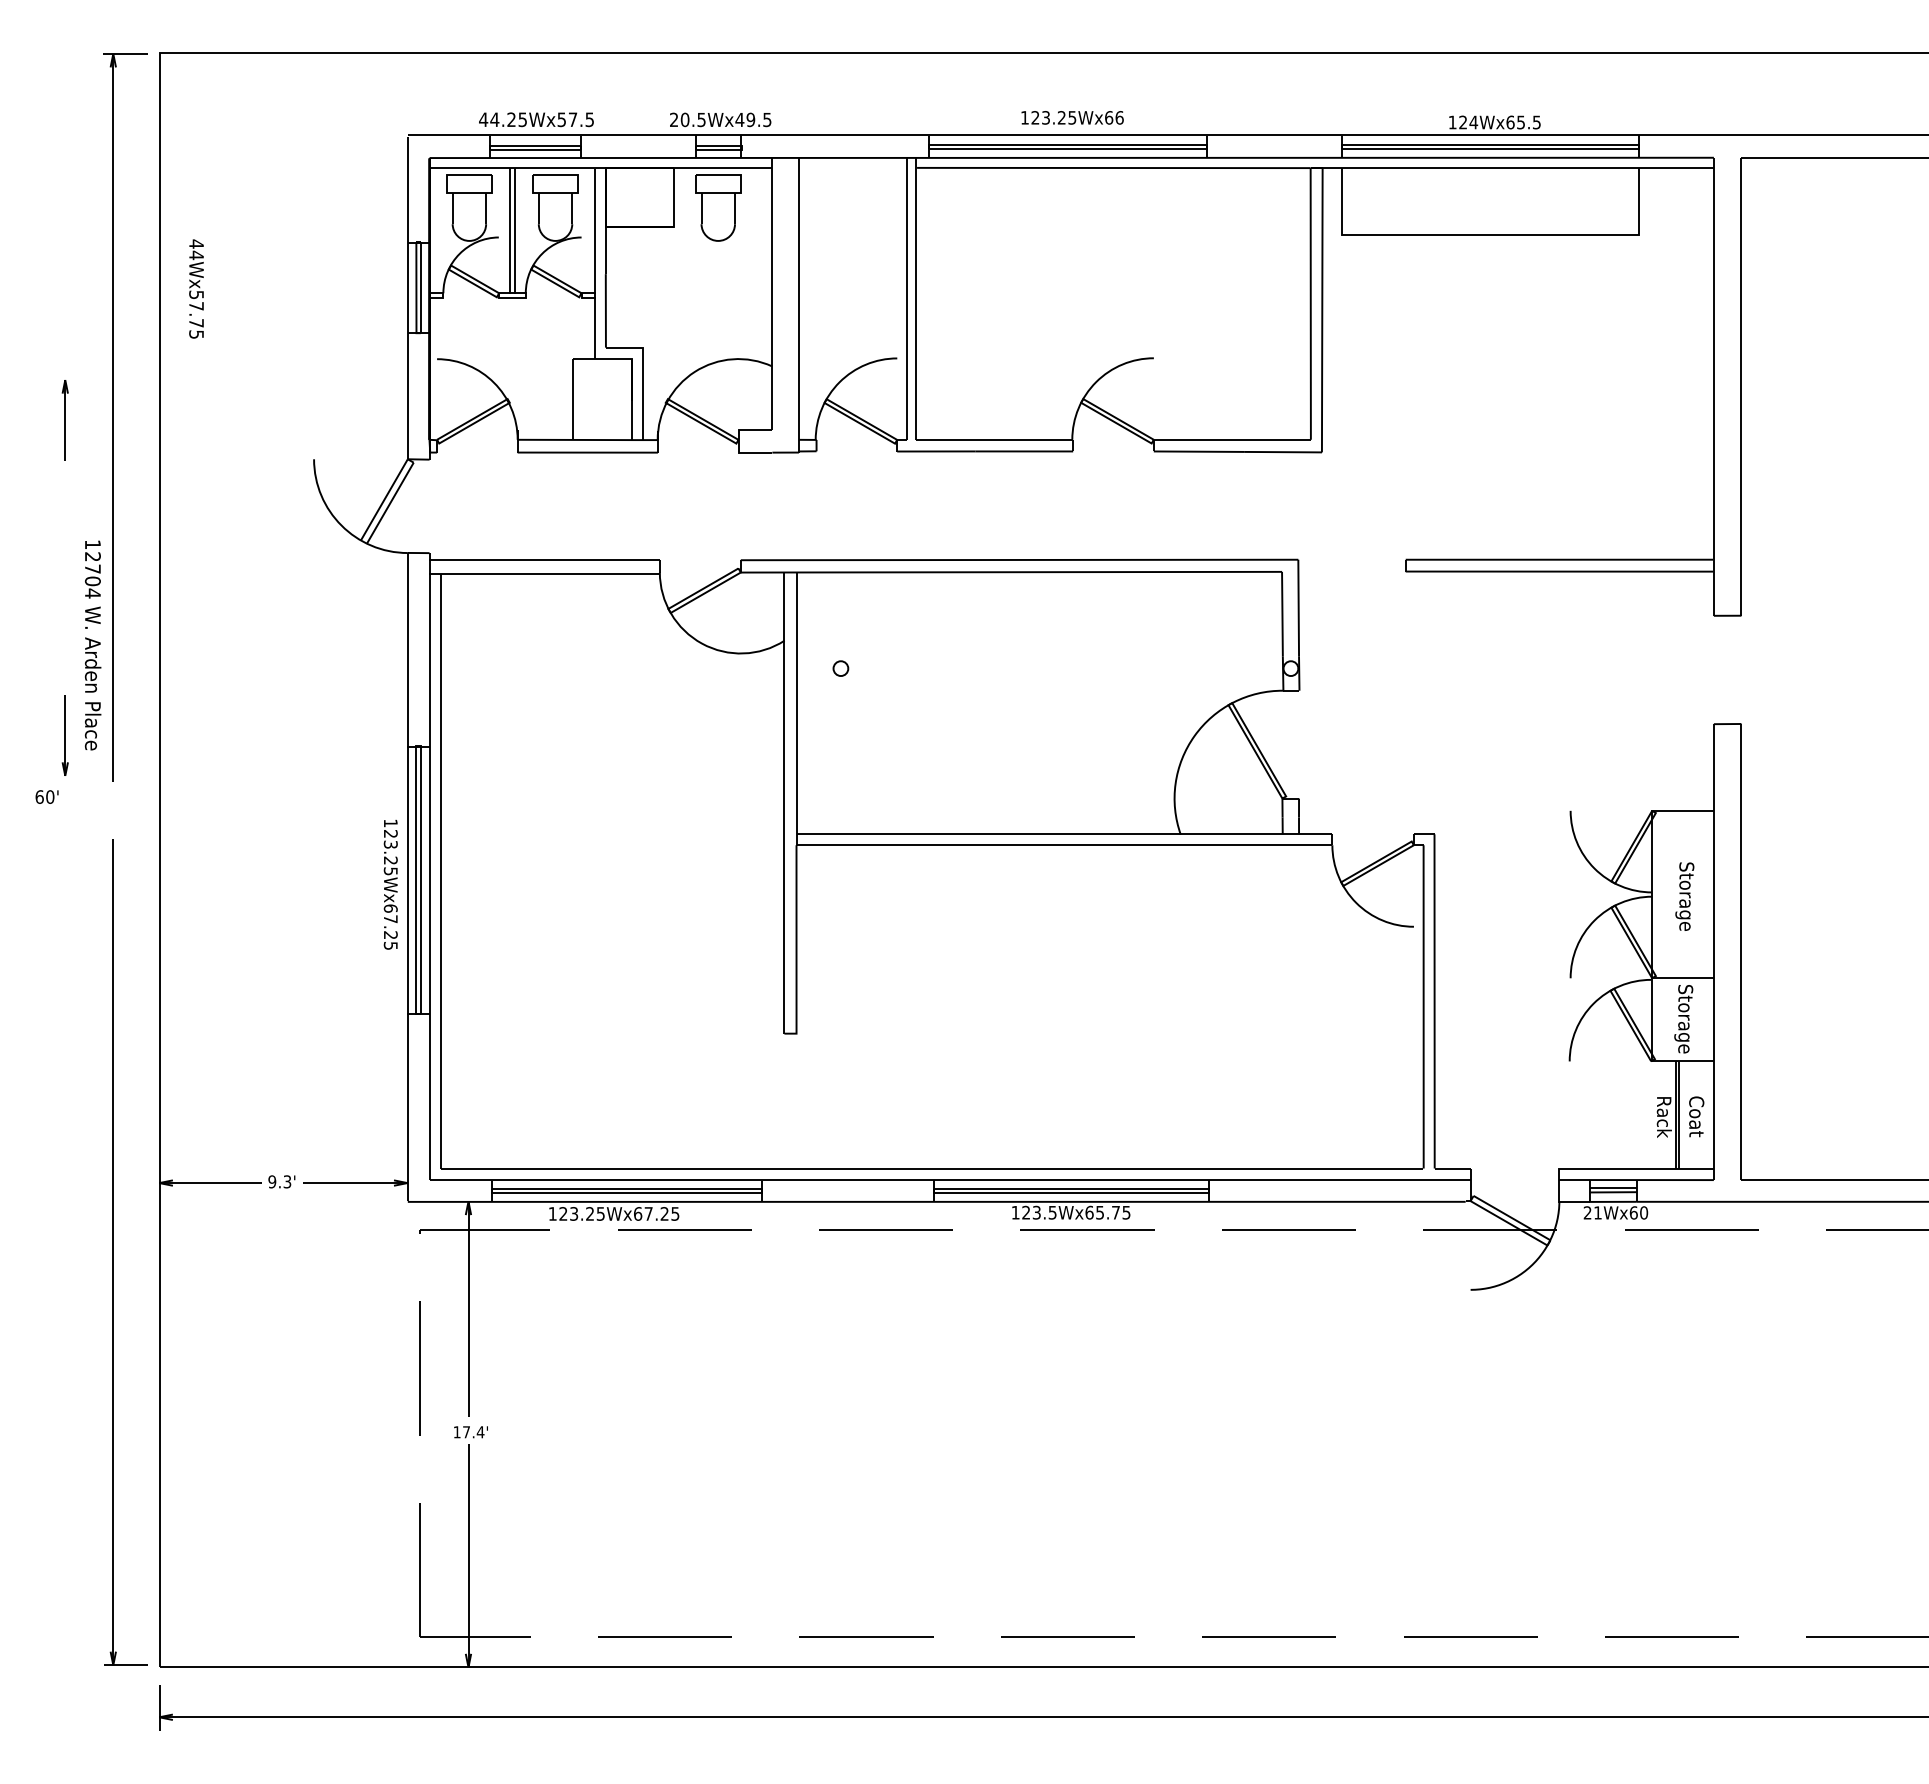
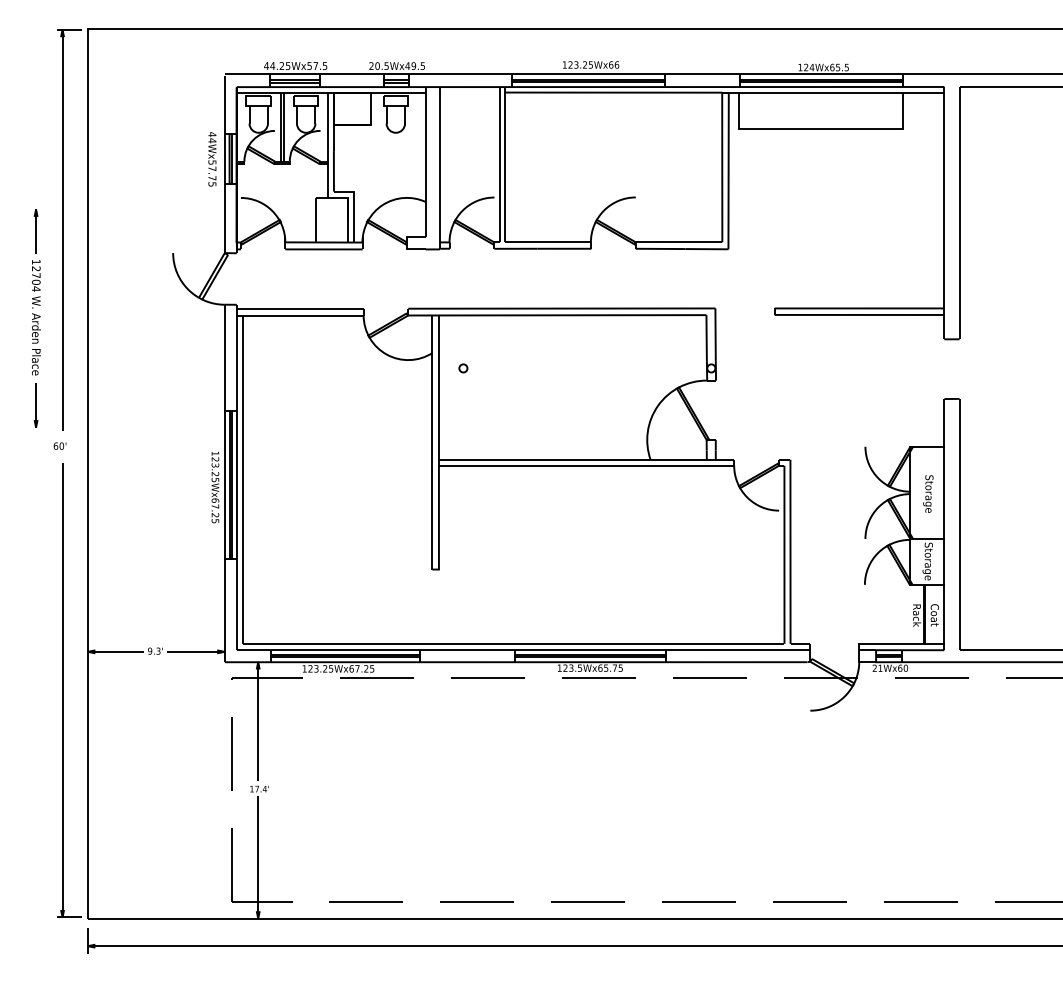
text: (196, 289) -> (212, 159), moved
text: (93, 645) -> (36, 317), moved
text: (46, 795) -> (59, 445), moved

